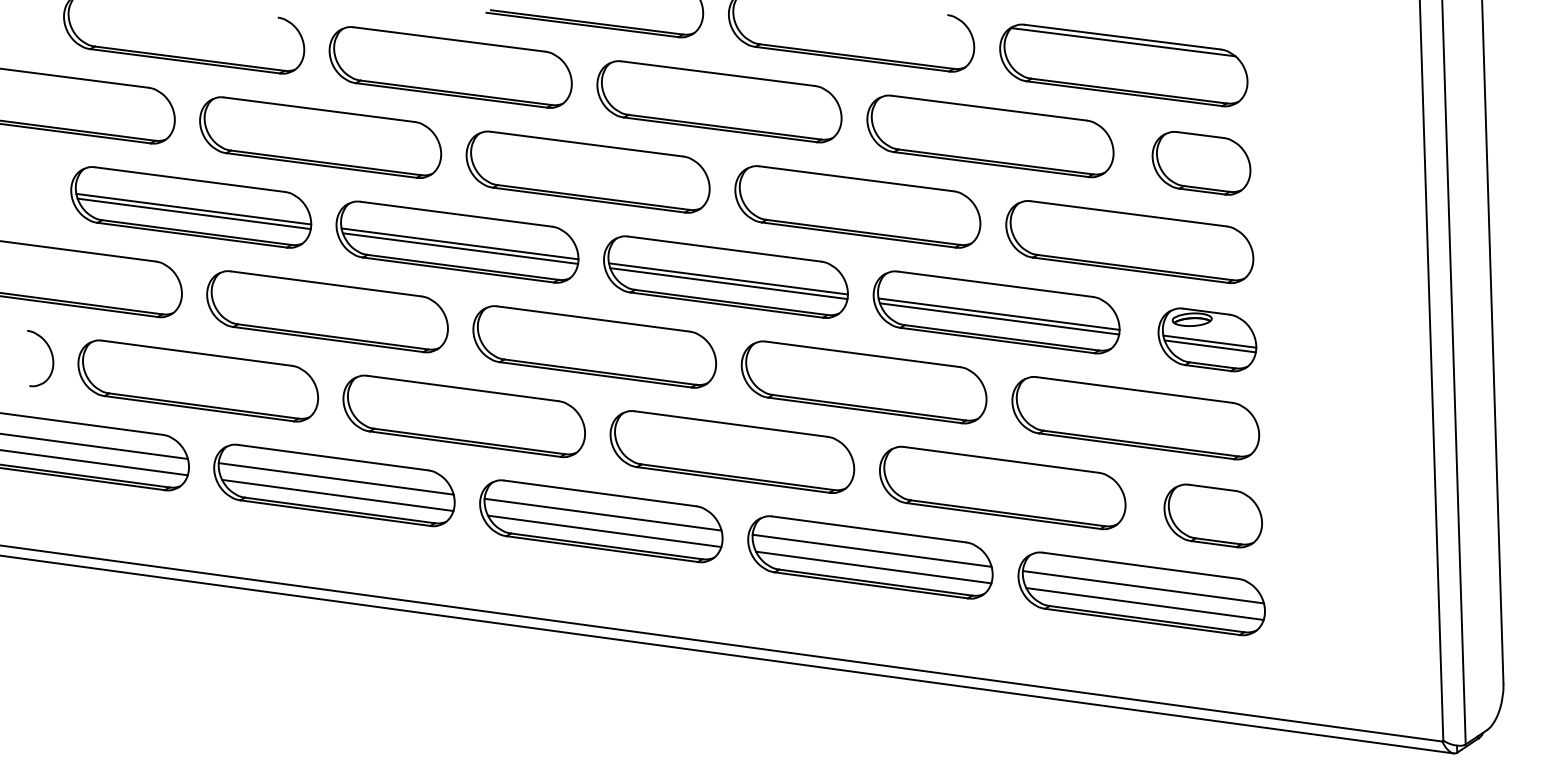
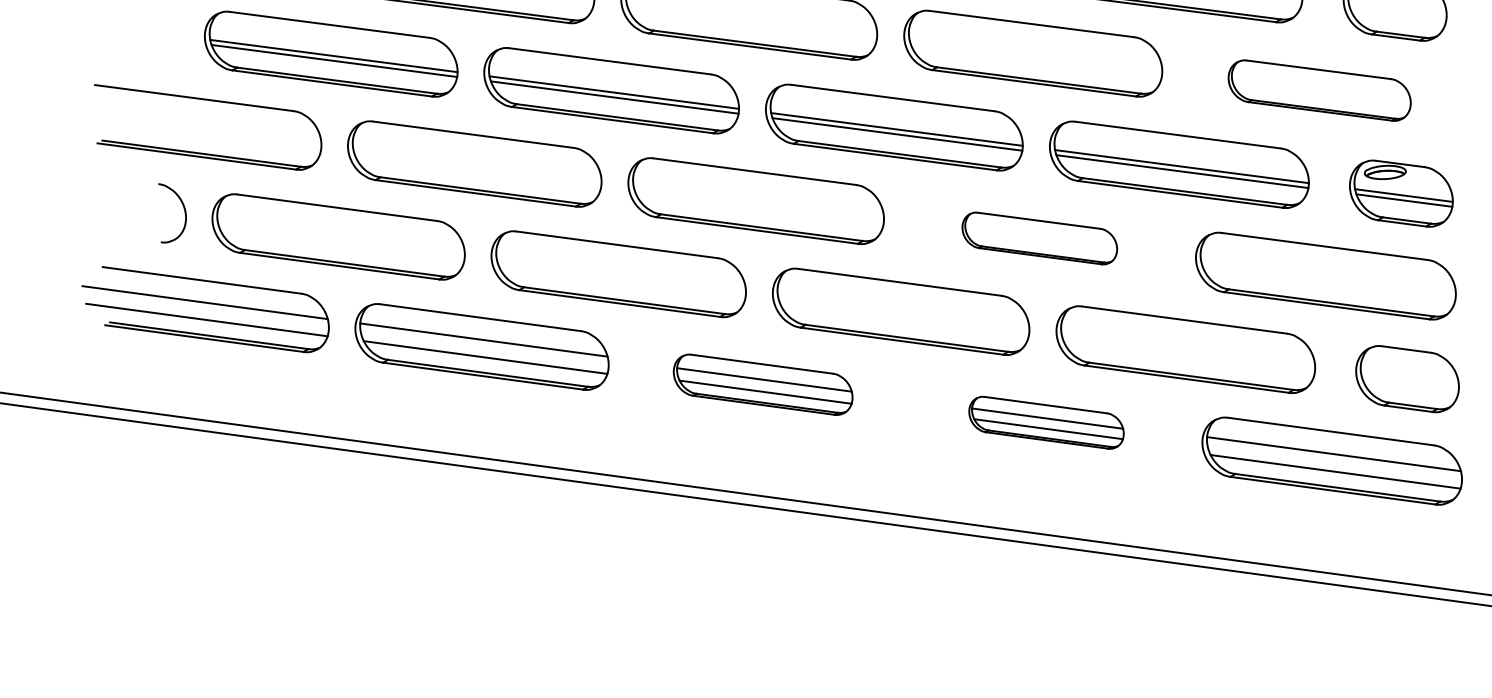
part: (1129, 241) -> (1319, 90), size x0.7
part: (863, 382) -> (1039, 238), size x0.6
part: (601, 521) -> (763, 384), size x0.7
part: (870, 557) -> (1046, 422), size x0.6

